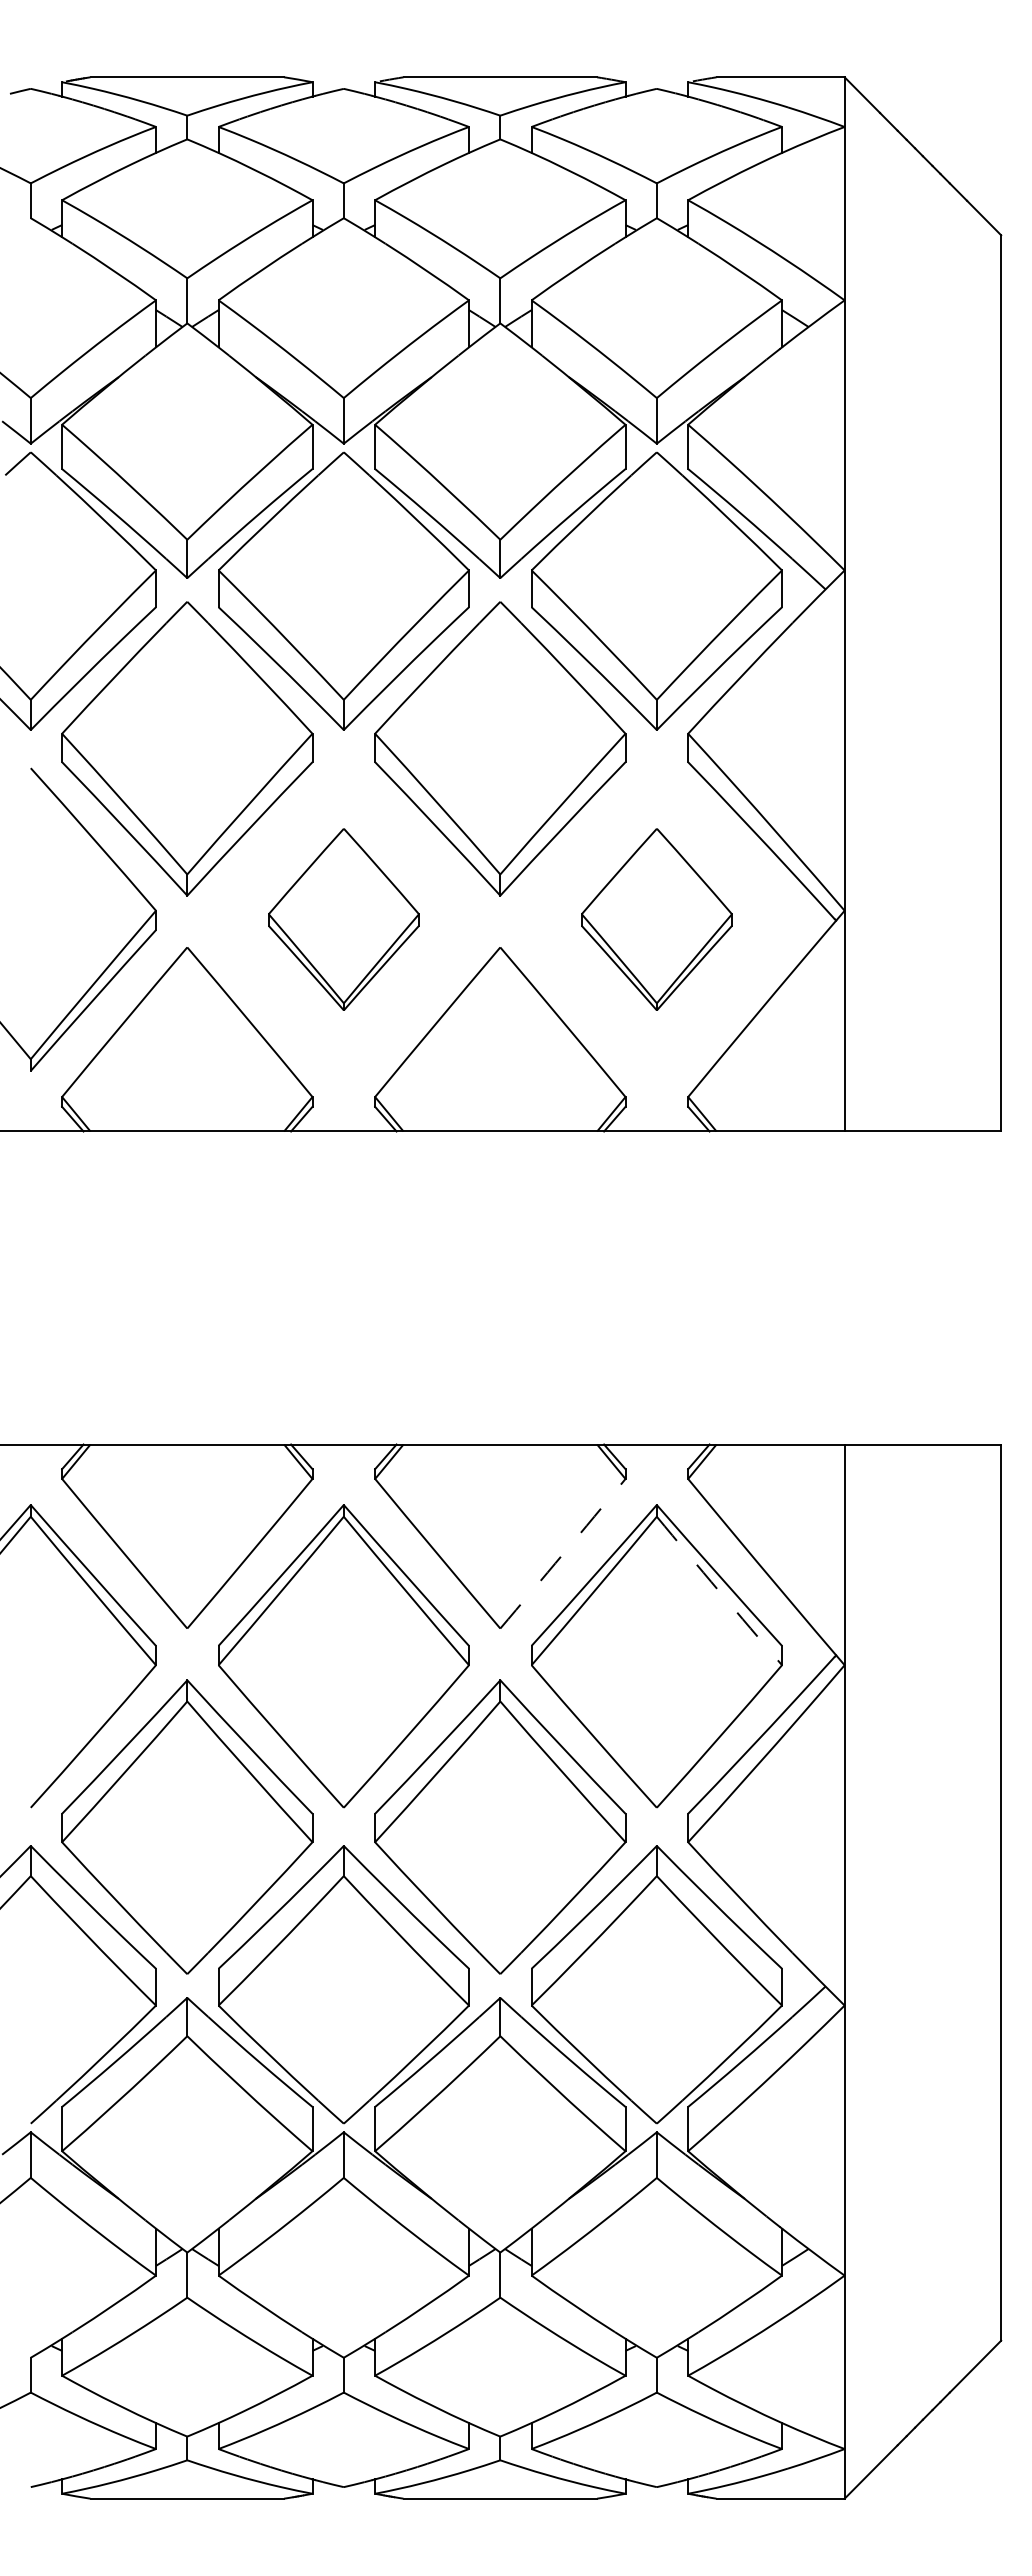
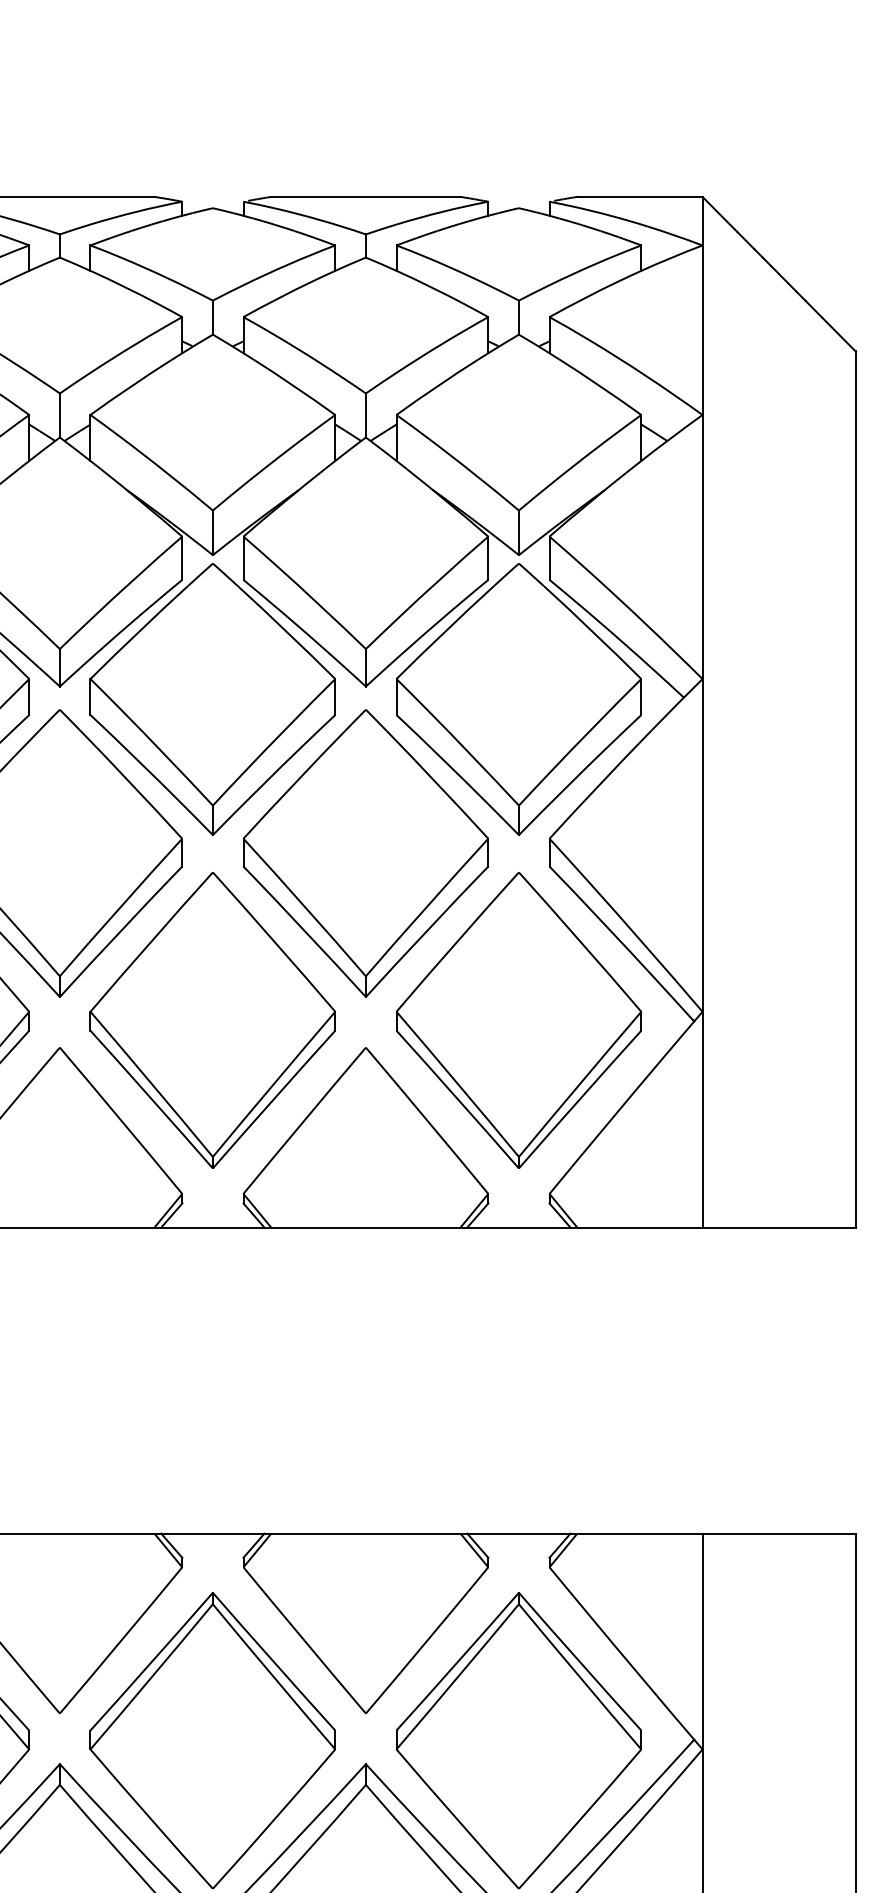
part: (343, 919) -> (212, 1020), size x1.67
part: (656, 919) -> (518, 1020), size x1.67
arc: (563, 1554) -> (427, 1641), dashed -> solid
arc: (719, 1591) -> (580, 1677), dashed -> solid

